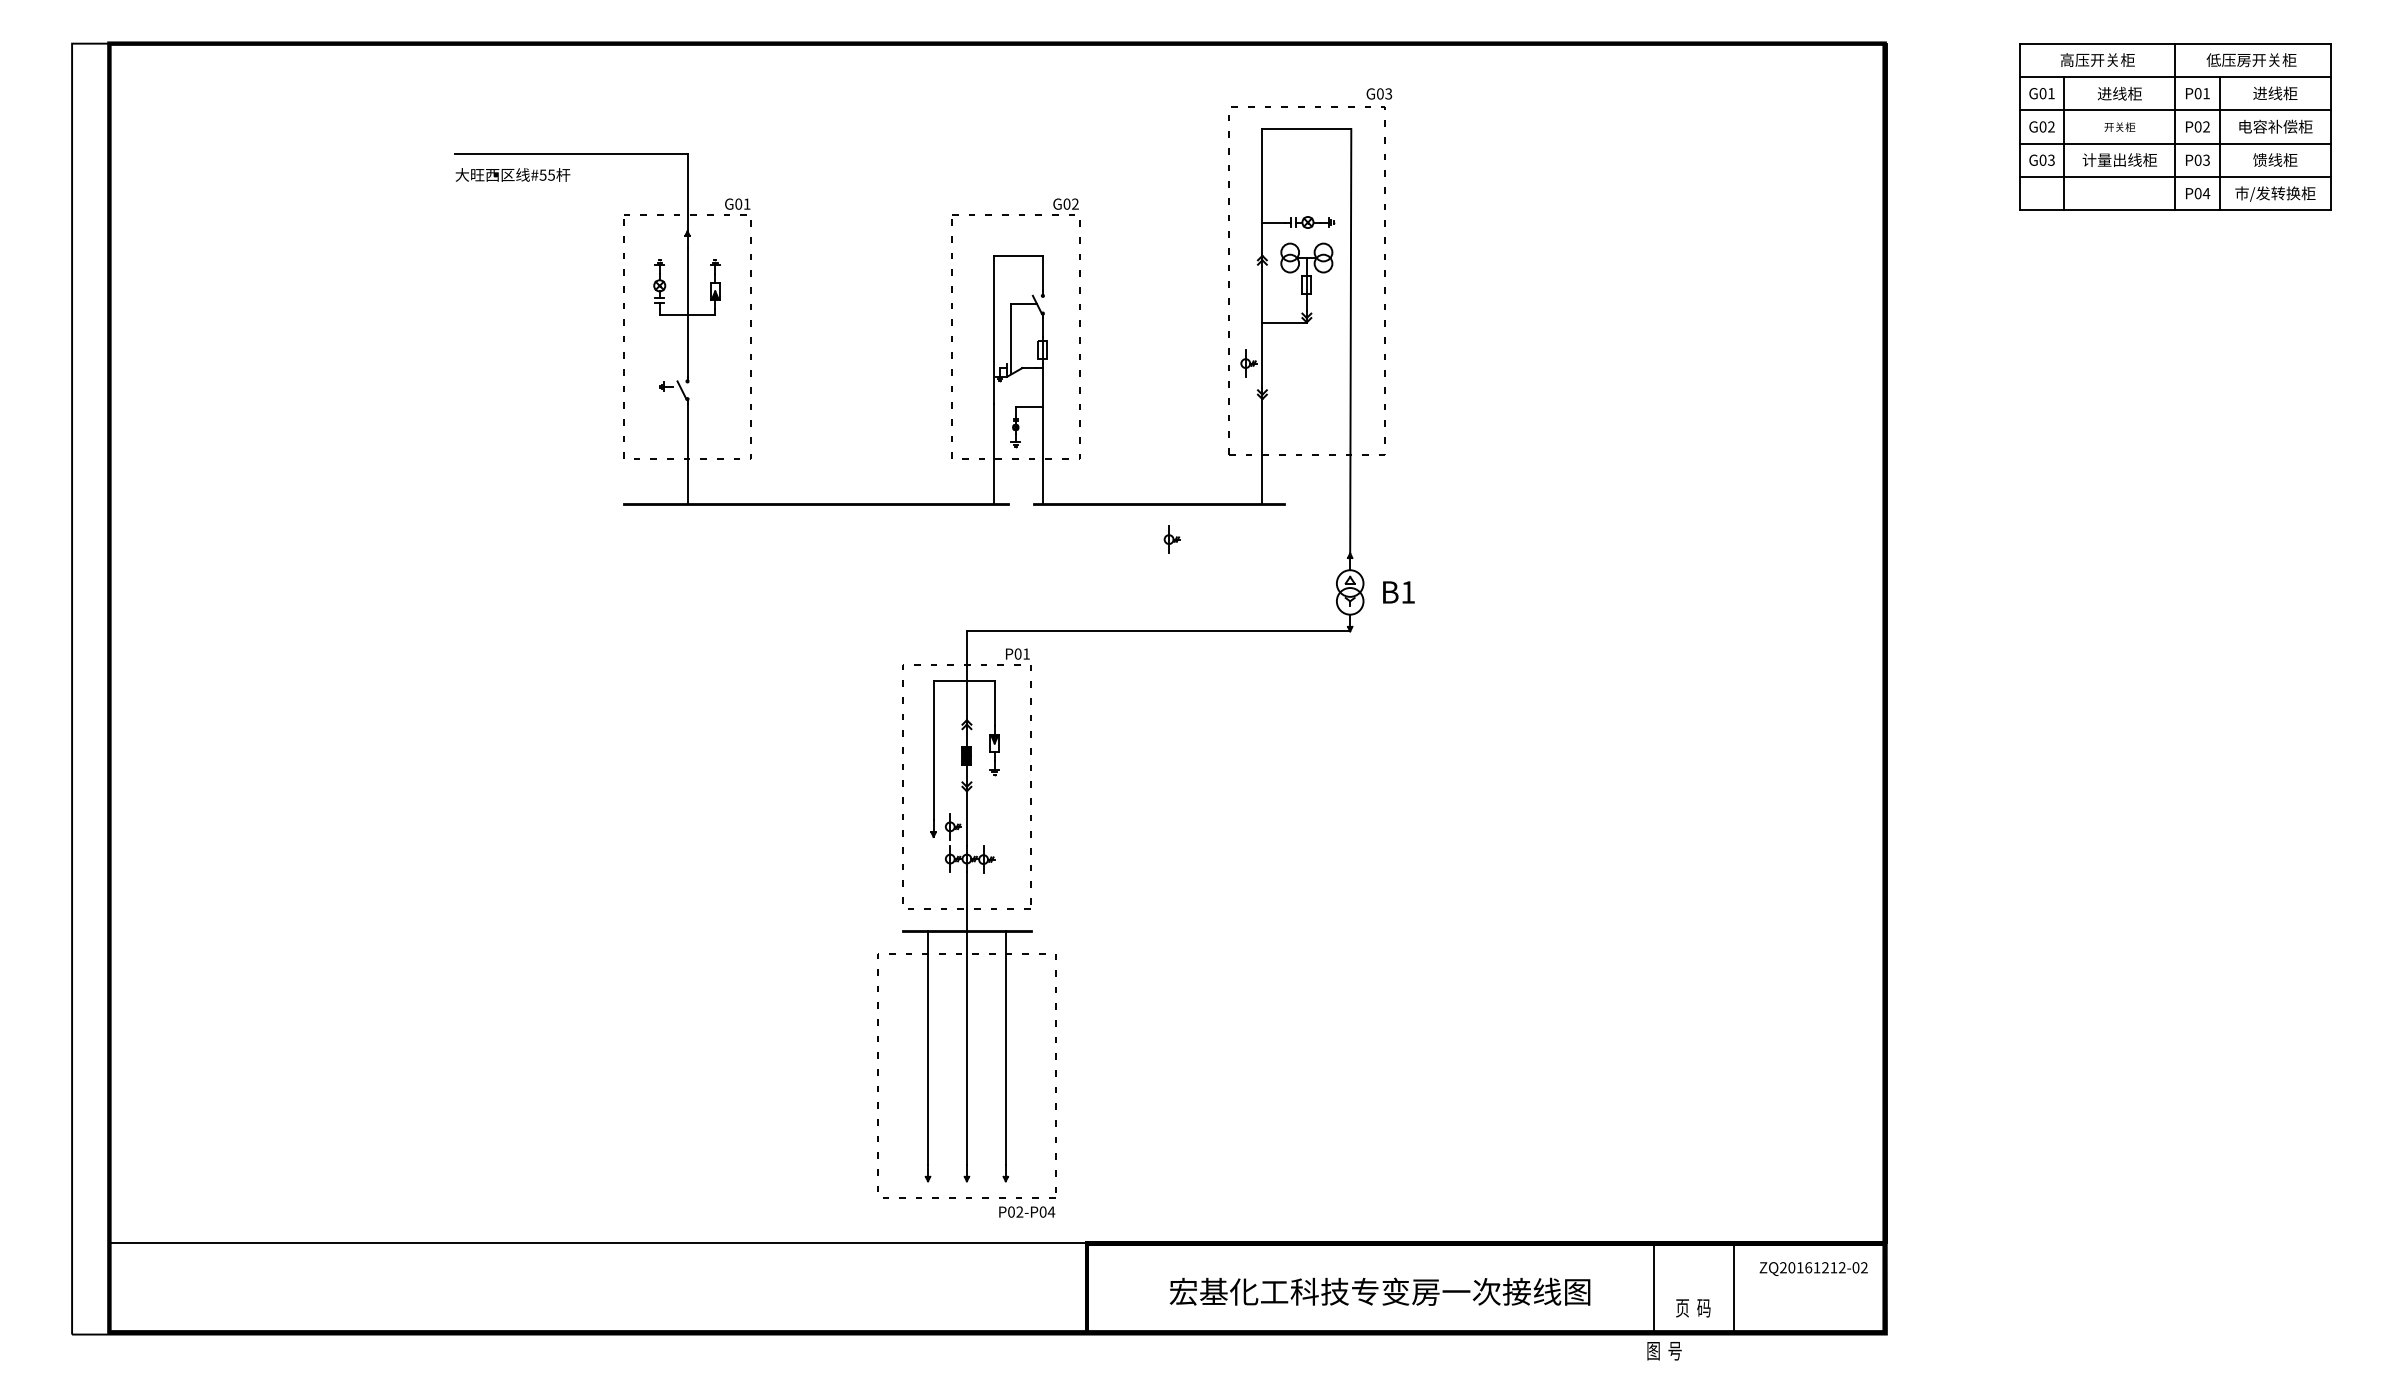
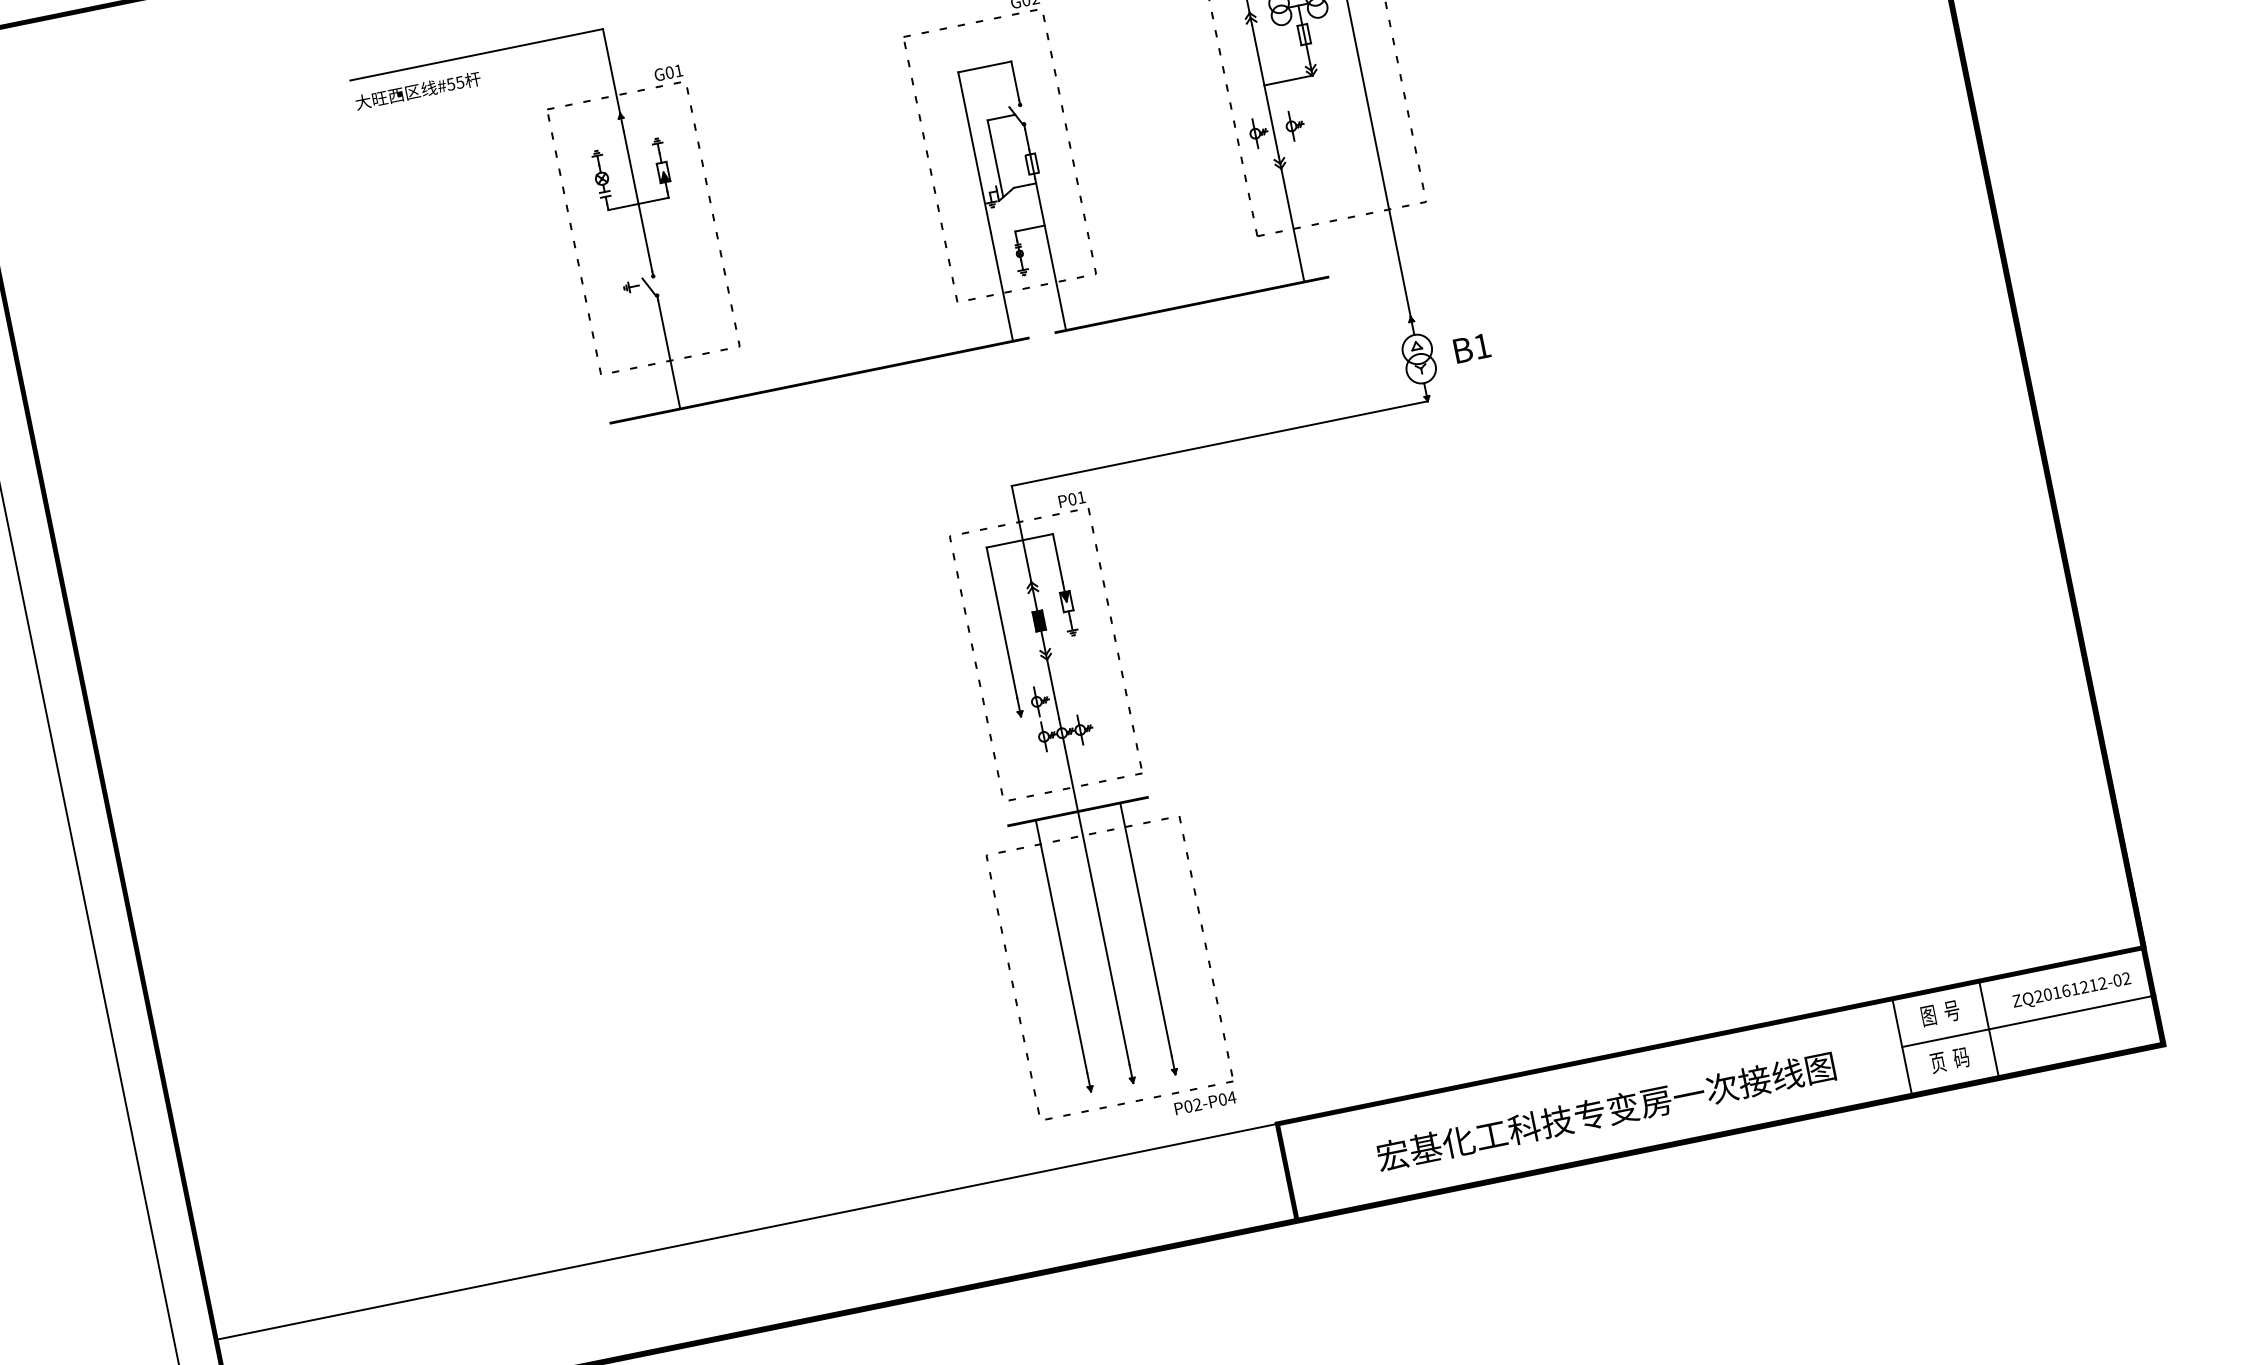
part: (1171, 539) -> (1294, 125), moved
line: (1769, 1287) -> (2027, 1020), added
text: (1664, 1351) -> (1940, 1013), moved

